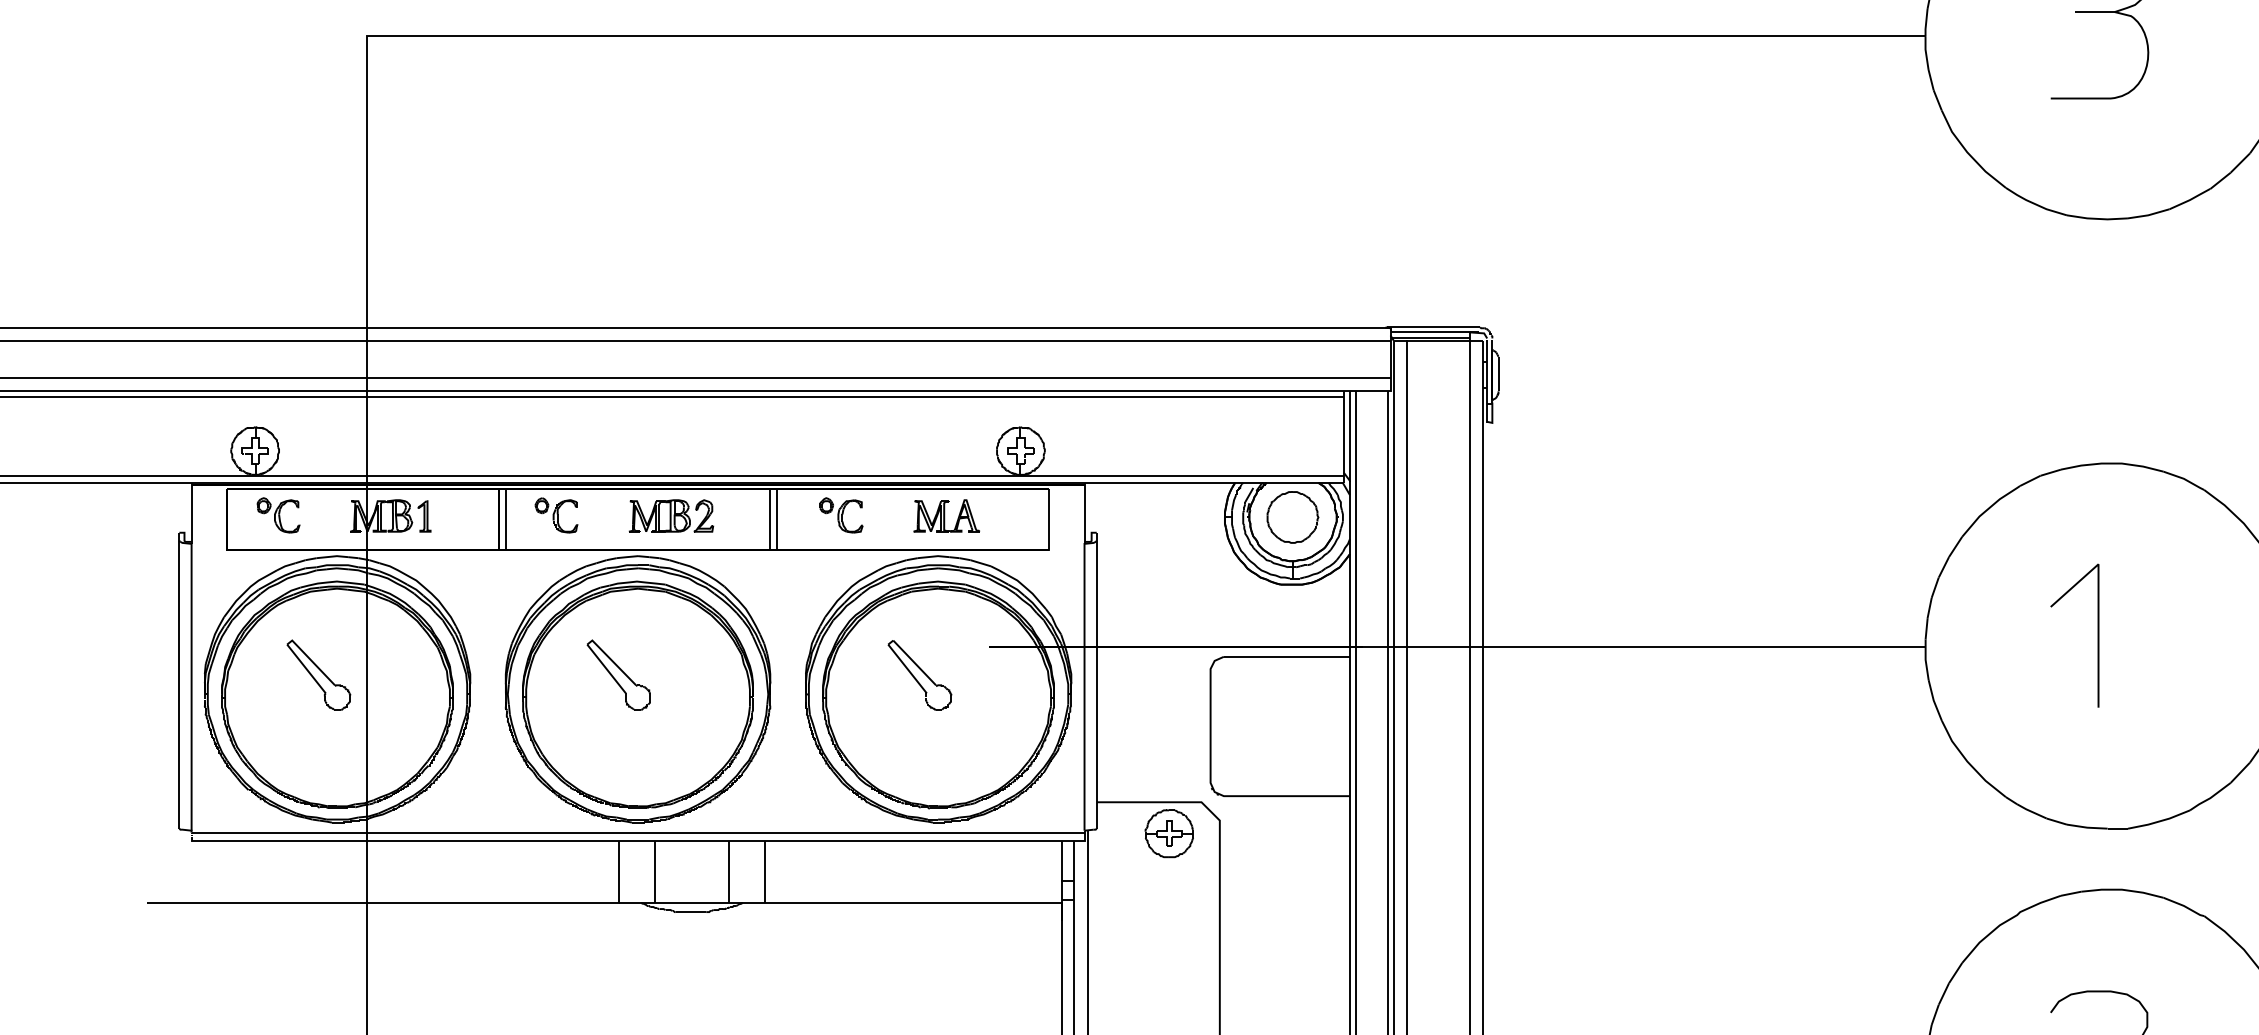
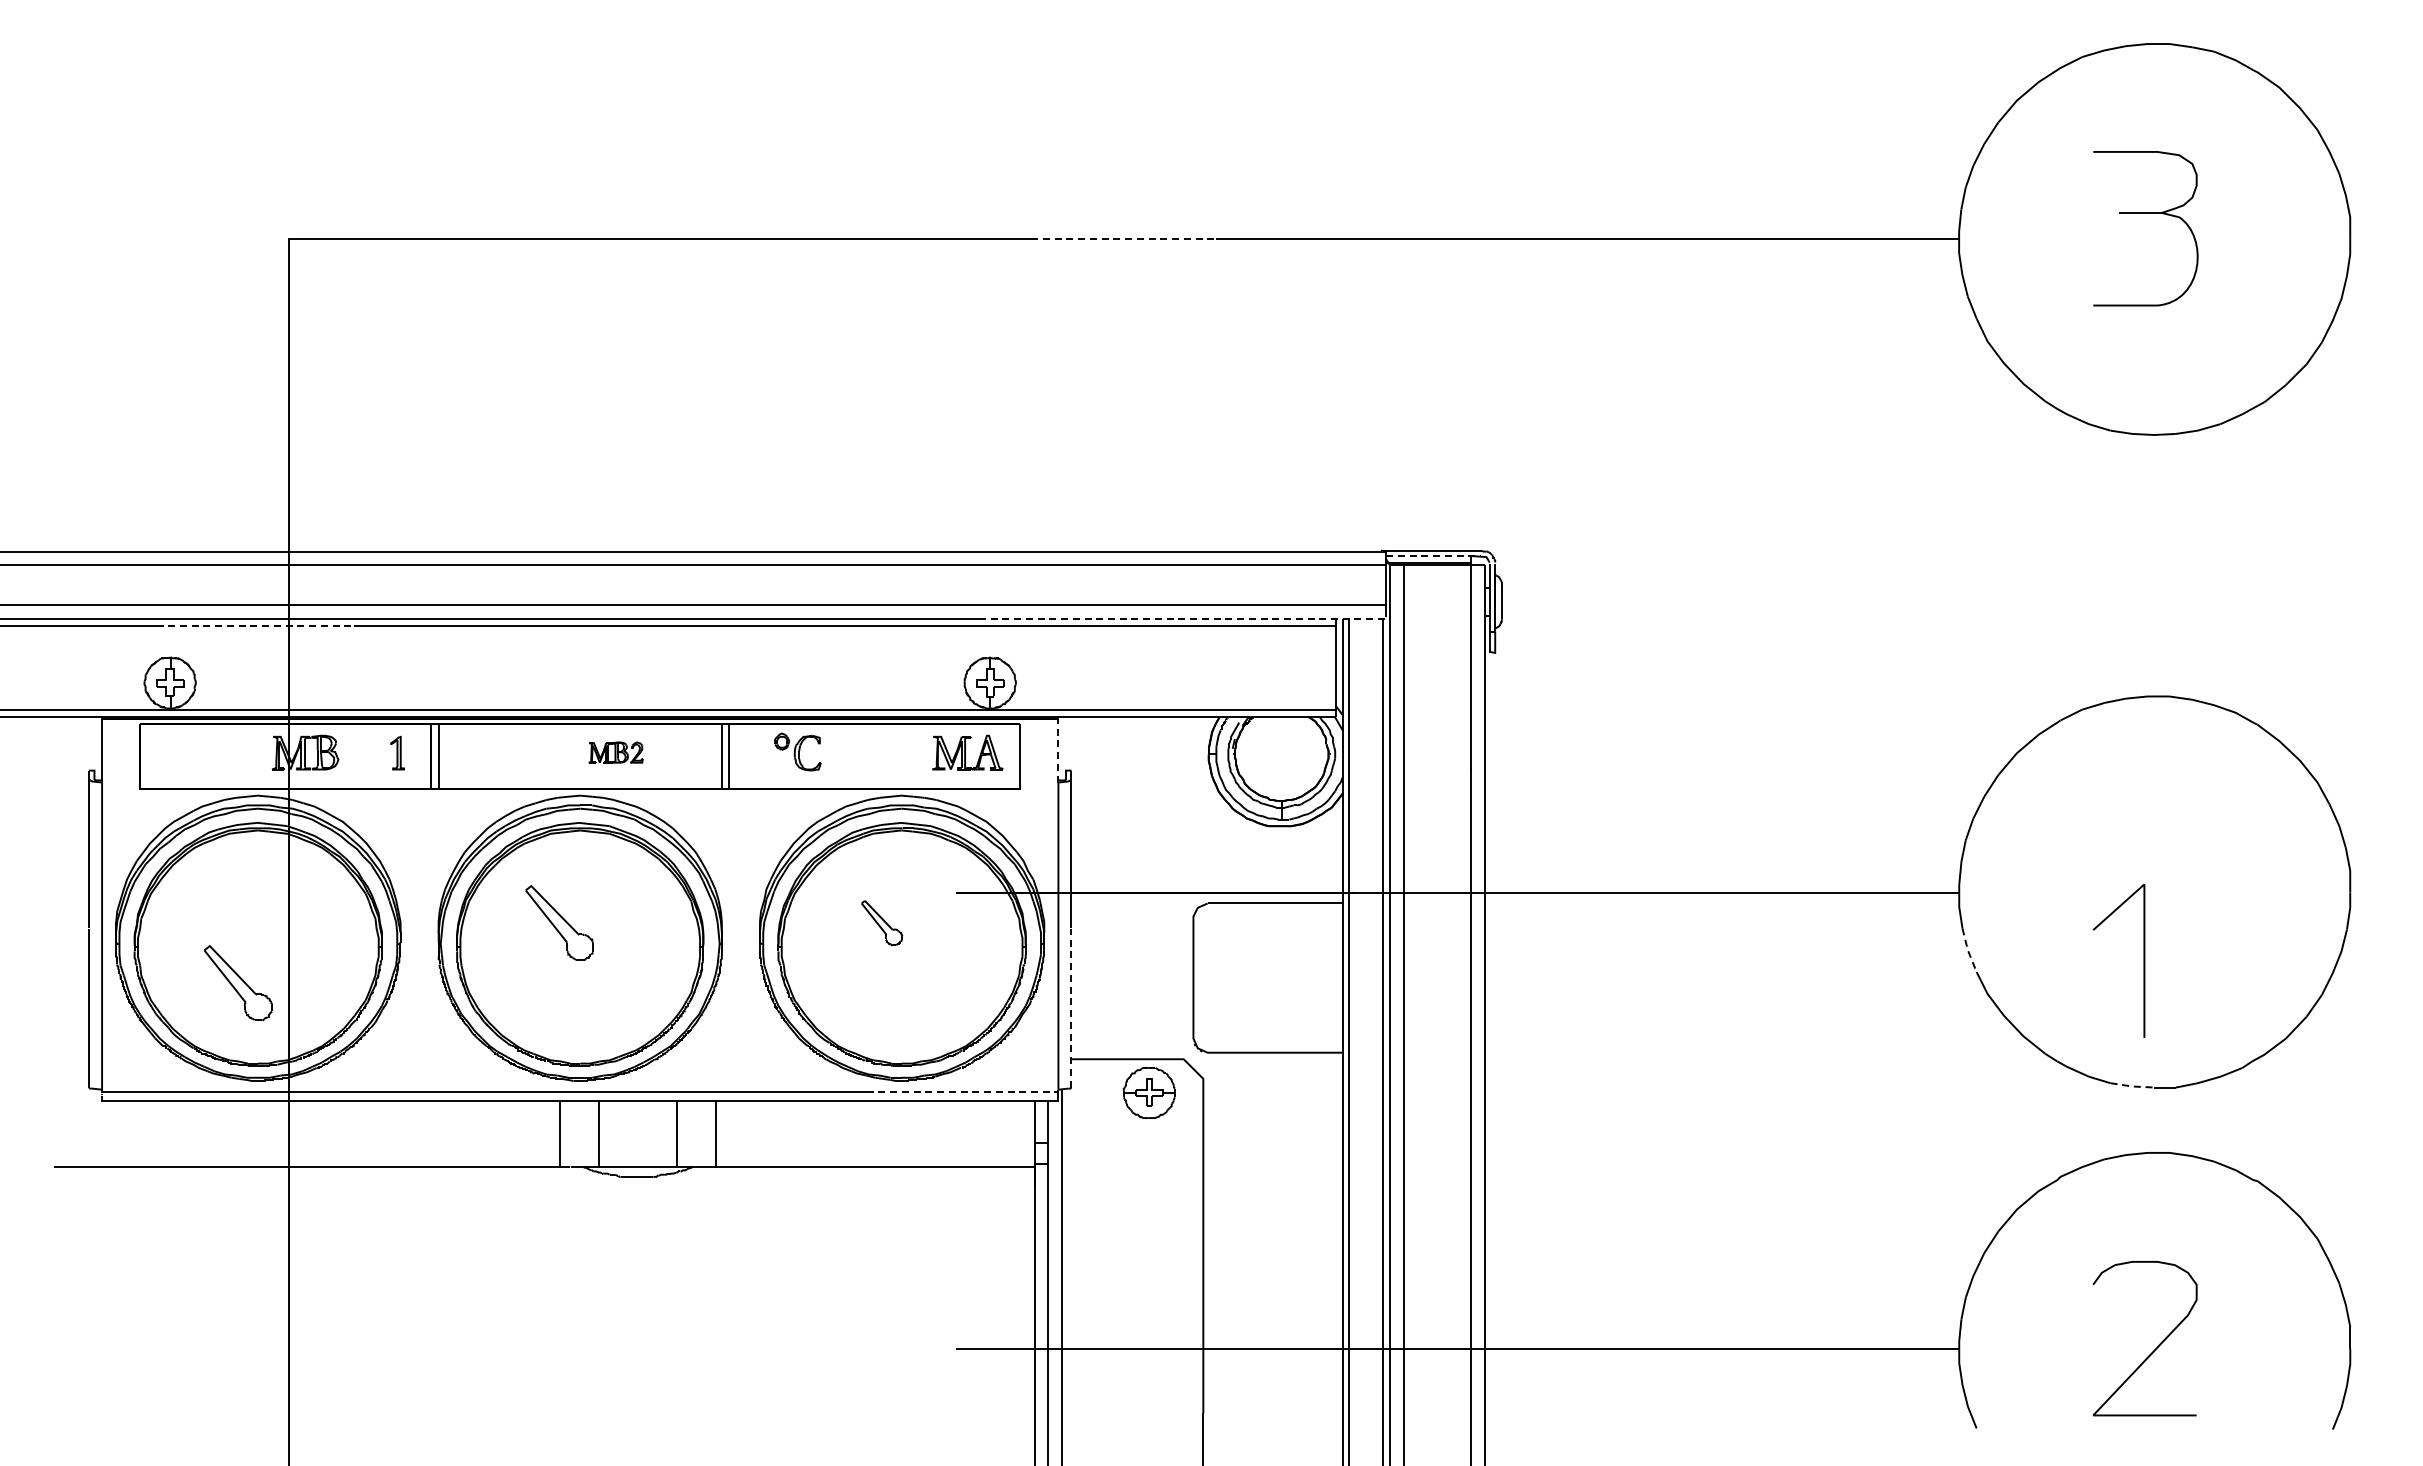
line: (1145, 36) -> (1123, 239), solid -> dashed
line: (1435, 331) -> (1434, 555), solid -> dashed
line: (1202, 391) -> (1184, 619), solid -> dashed
line: (334, 397) -> (255, 625), solid -> dashed
line: (1084, 513) -> (1058, 749), solid -> dashed
part: (278, 514) -> (195, 751), removed
part: (556, 514) -> (492, 751), removed
part: (424, 515) -> (397, 752), moved
part: (670, 515) -> (615, 752), size x0.6
part: (946, 515) -> (967, 752), moved
part: (1292, 517) -> (1281, 754), removed
line: (2097, 635) -> (2143, 960), moved
part: (318, 674) -> (238, 982), moved
part: (919, 674) -> (881, 922), size x0.6
line: (1933, 700) -> (1967, 950), solid -> dashed
line: (1096, 753) -> (1071, 1007), solid -> dashed
line: (2087, 827) -> (2132, 1086), solid -> dashed
line: (994, 832) -> (962, 1091), solid -> dashed

